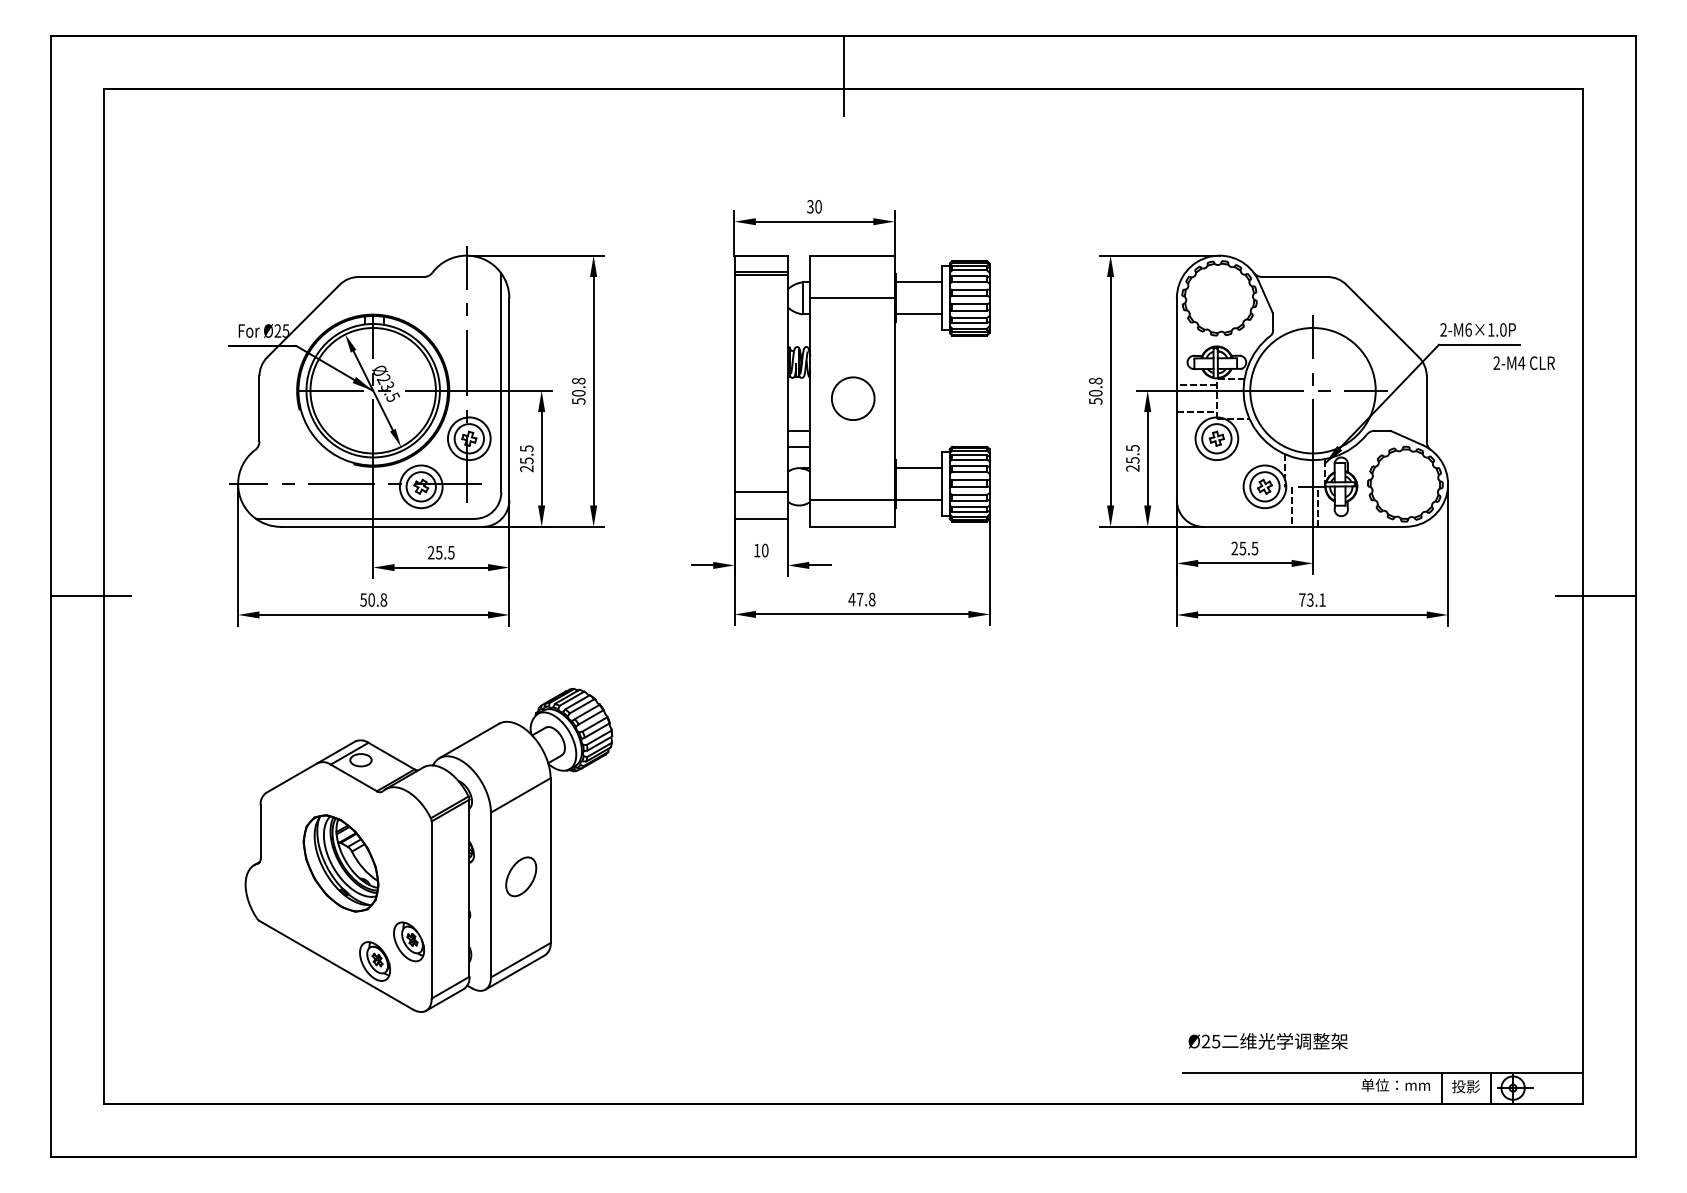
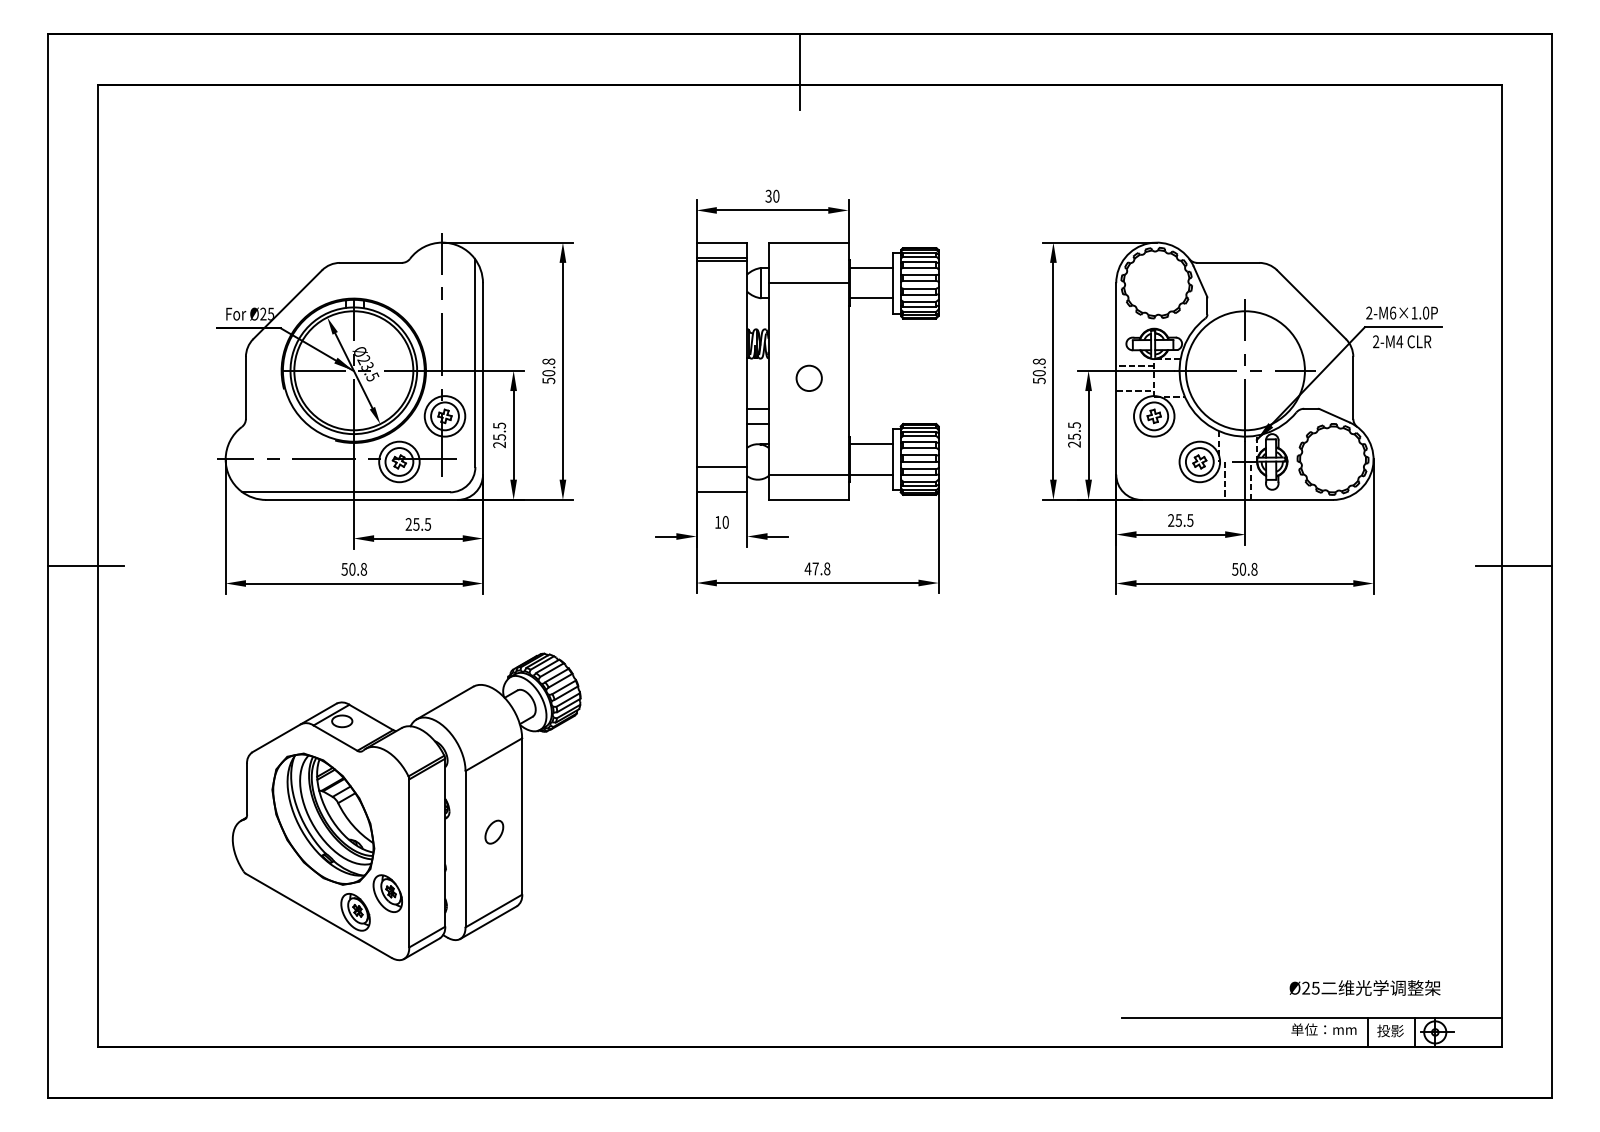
text: (1523, 362) -> (1401, 341), moved
circle: (852, 398) -> (808, 378), size x0.62
text: (1312, 599) -> (1244, 568), 73.1 -> 50.8
part: (340, 863) -> (322, 819), size x1.43
part: (521, 877) -> (494, 832), size x0.62
text: (1267, 1041) -> (1364, 988), moved

